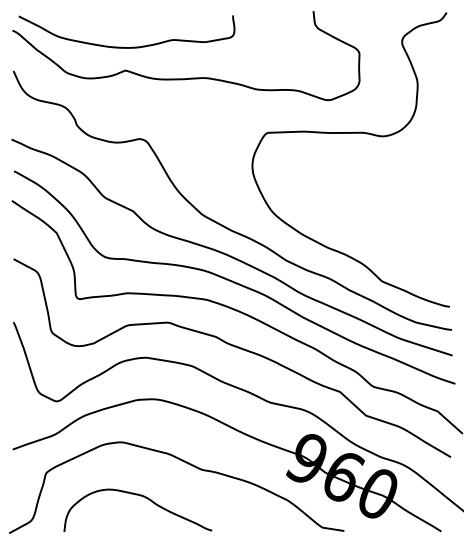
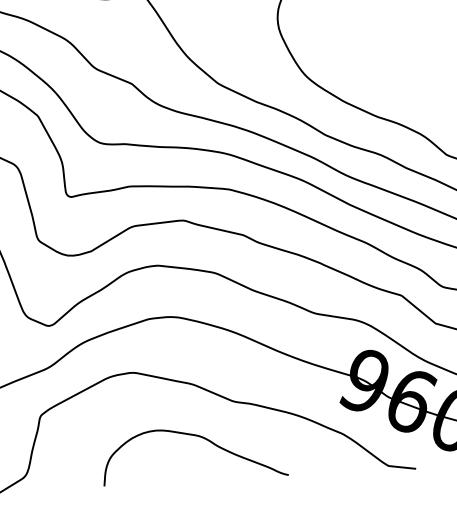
curve: (140, 496) -> (197, 437), moved

